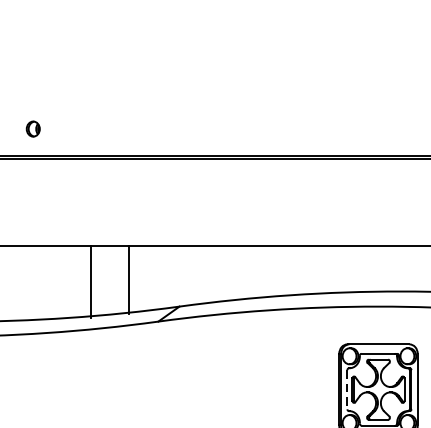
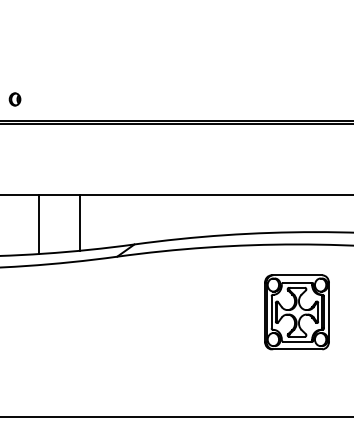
line: (128, 279) -> (79, 222), moved
line: (90, 282) -> (38, 224), moved
line: (347, 389) -> (271, 312), dashed -> solid

